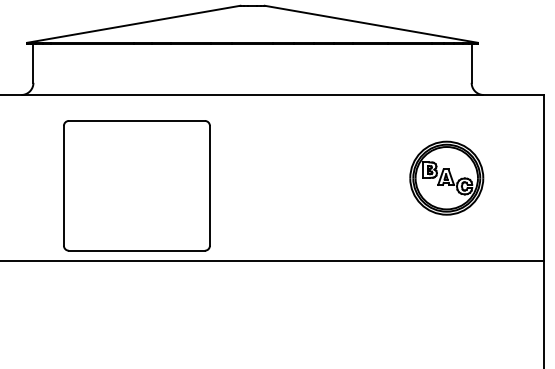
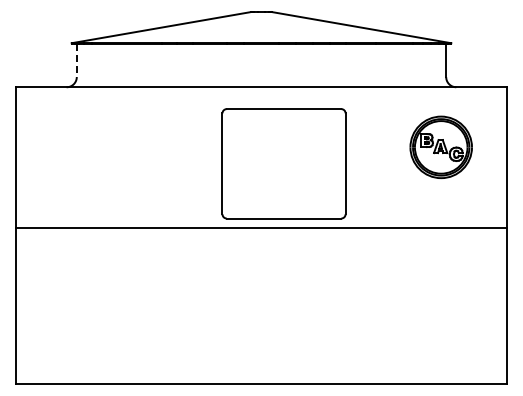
line: (33, 64) -> (76, 61), solid -> dashed
part: (445, 177) -> (440, 146), moved
part: (136, 185) -> (283, 163), moved

